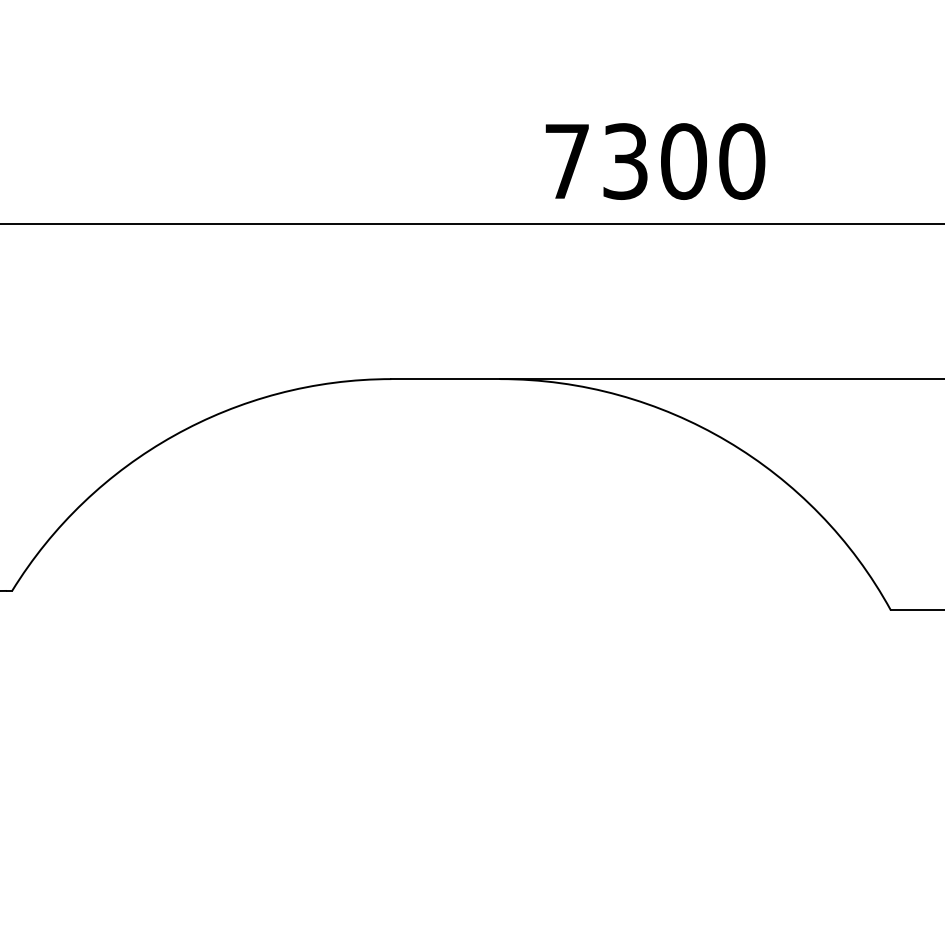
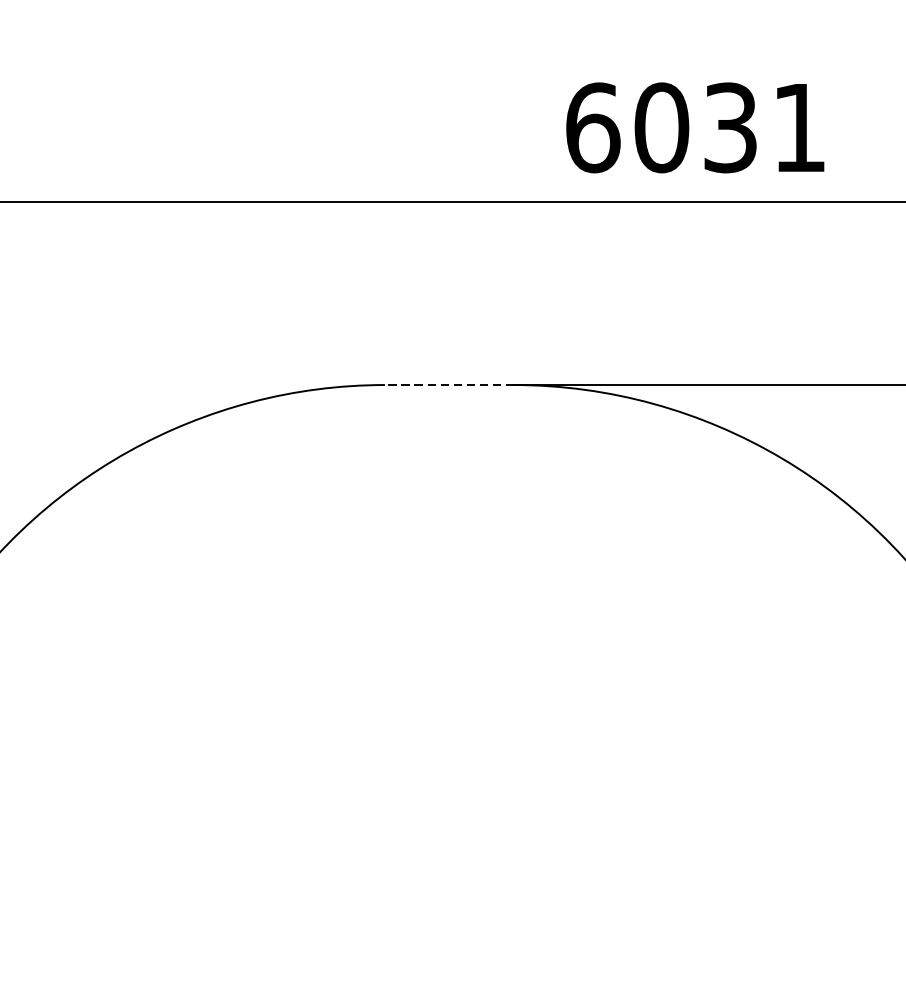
text: (654, 161) -> (695, 127), 7300 -> 6031
line: (445, 379) -> (448, 385), solid -> dashed

